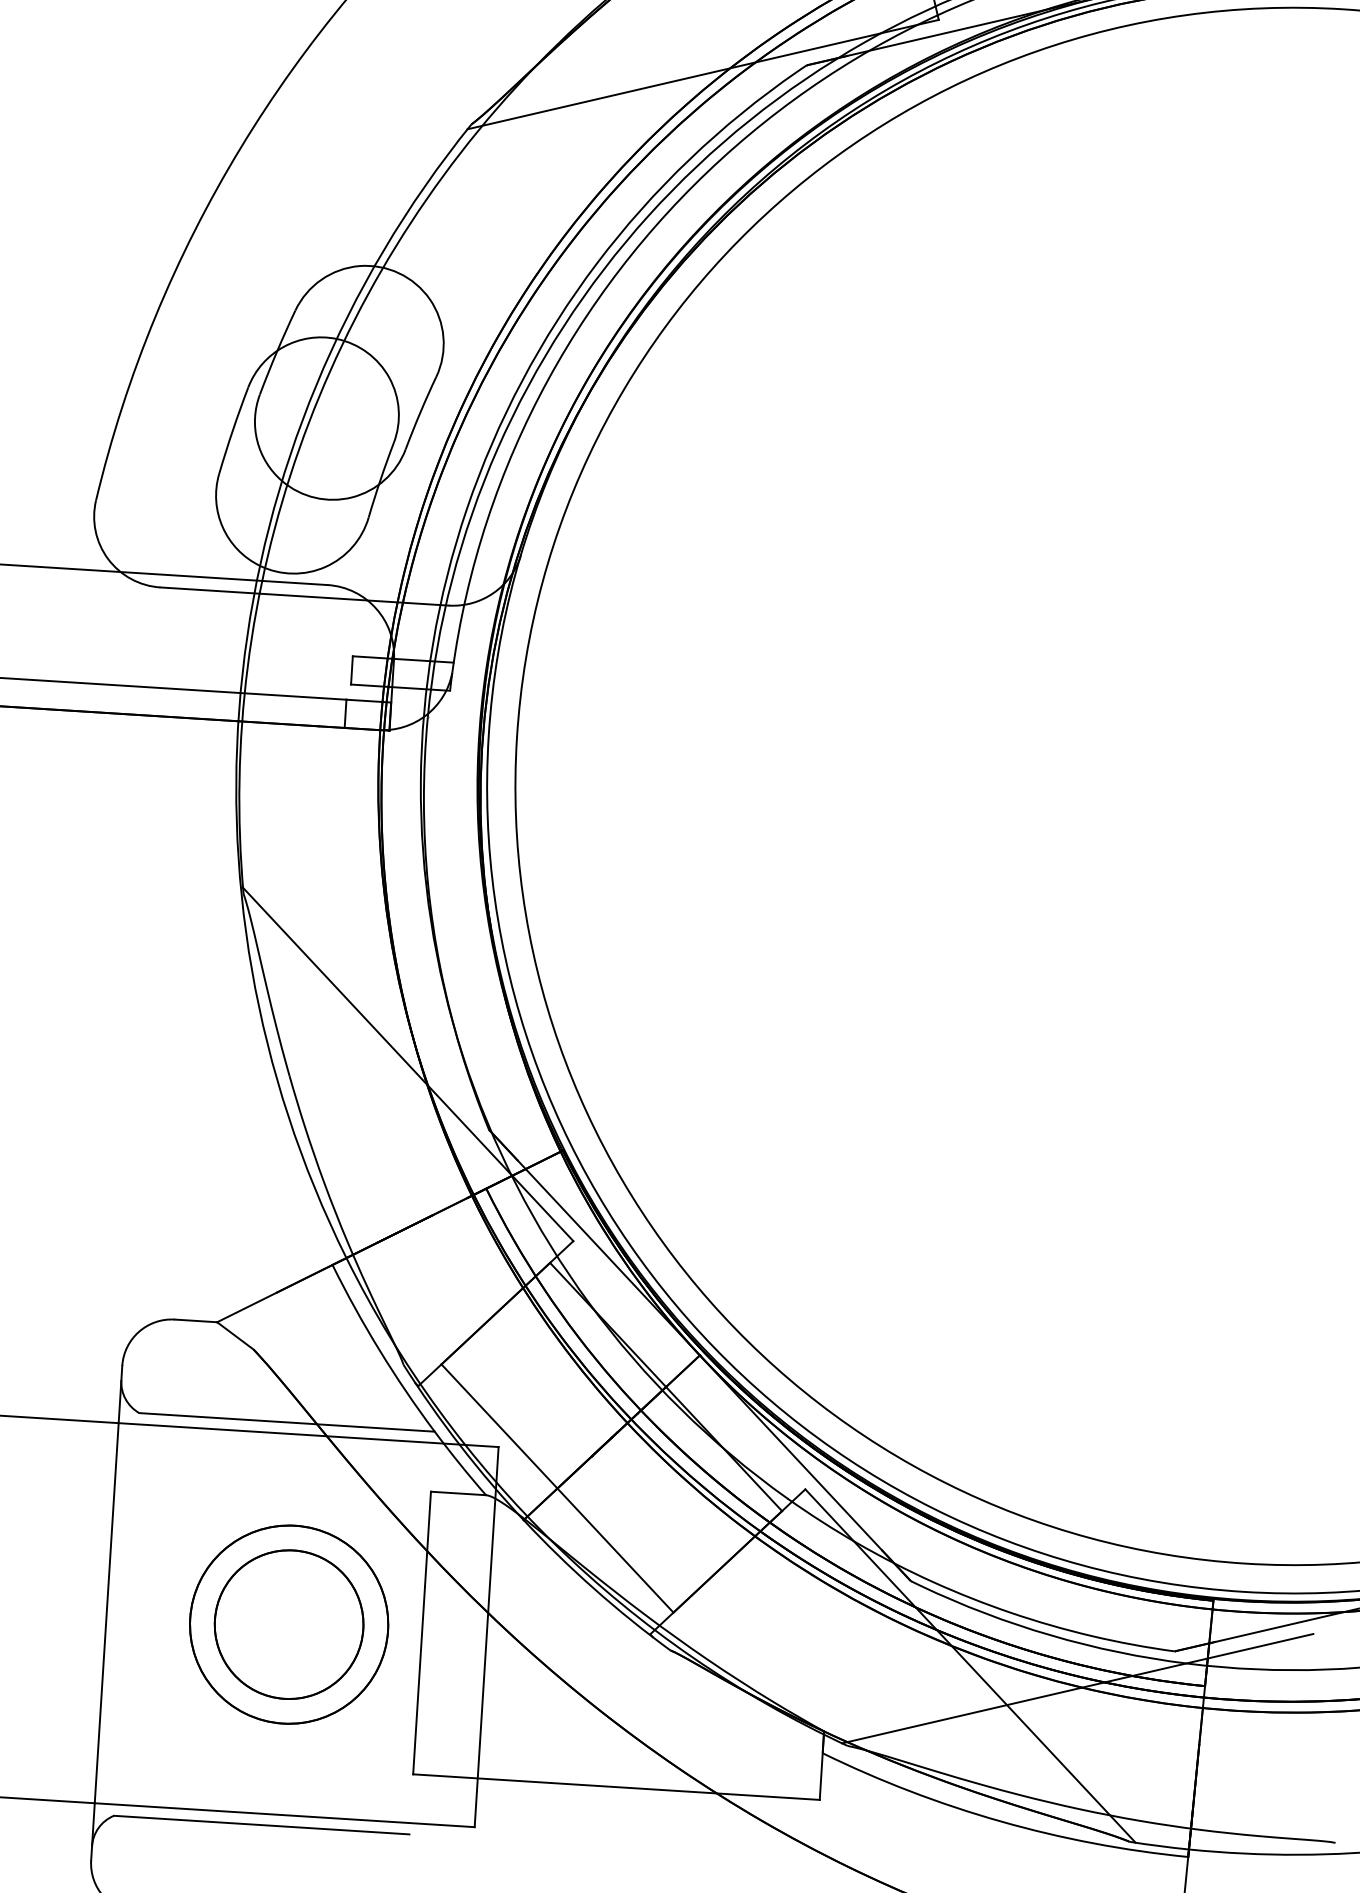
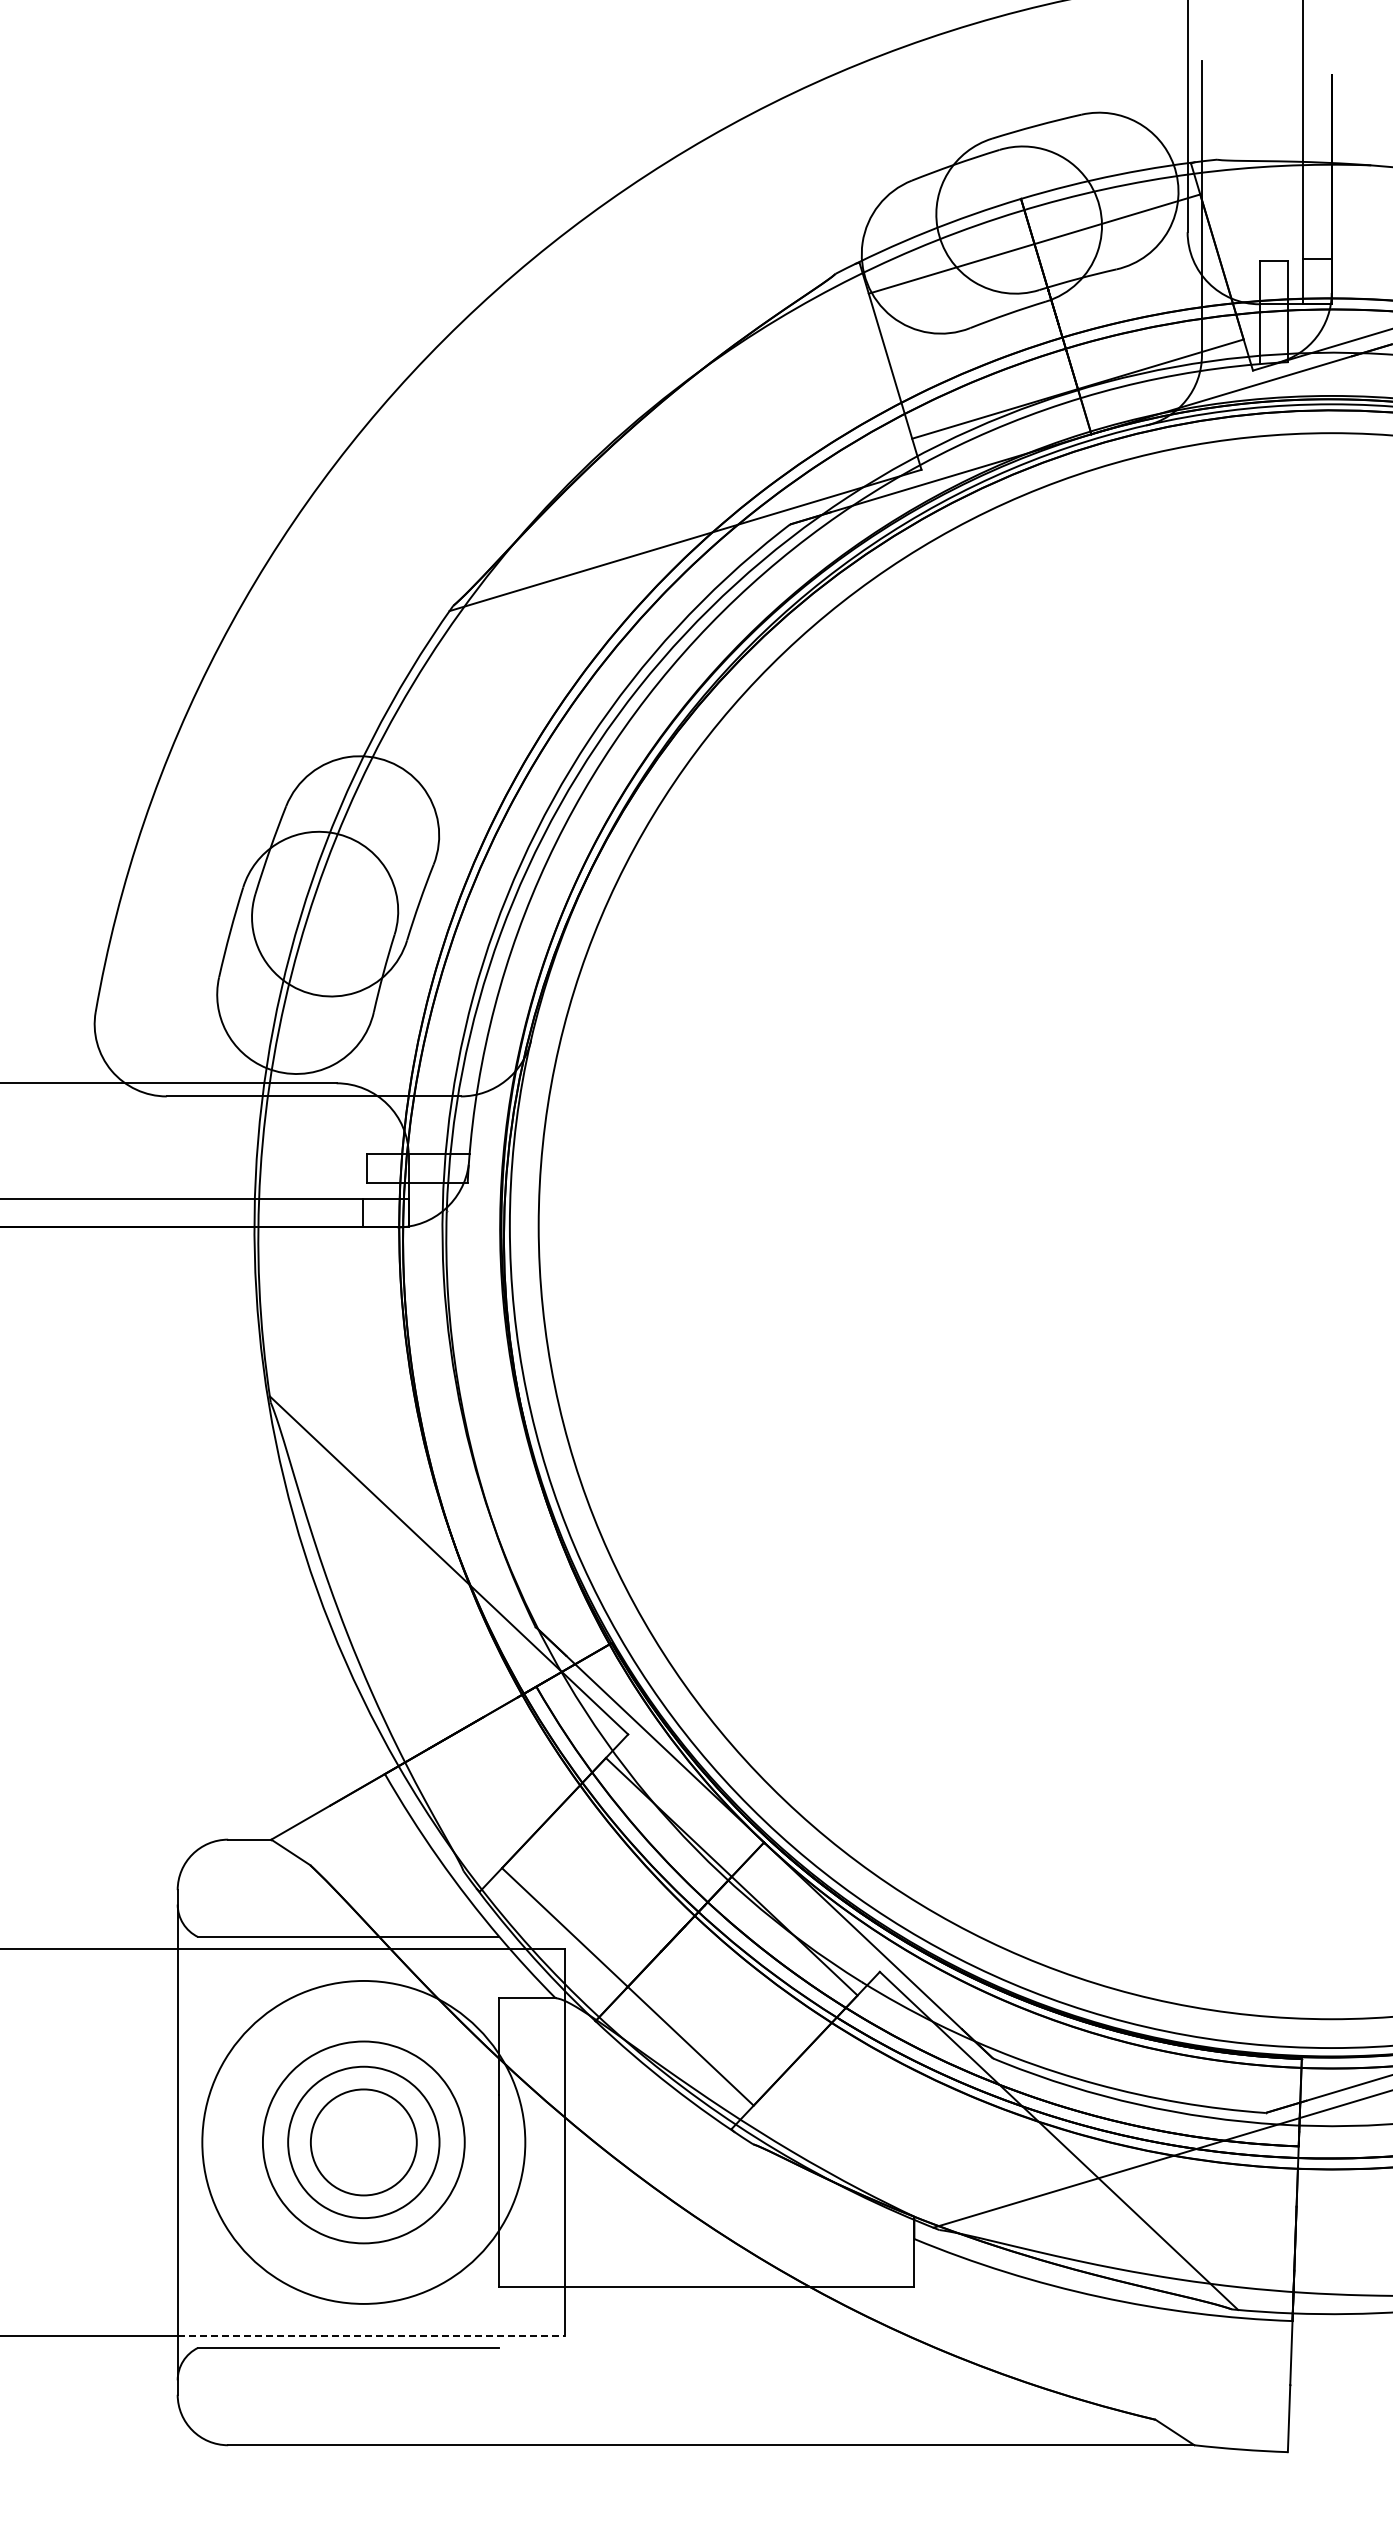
circle: (288, 1624) -> (363, 2142), size x0.7
circle: (288, 1624) -> (363, 2142), size x1.6
line: (284, 1815) -> (371, 2336), solid -> dashed

